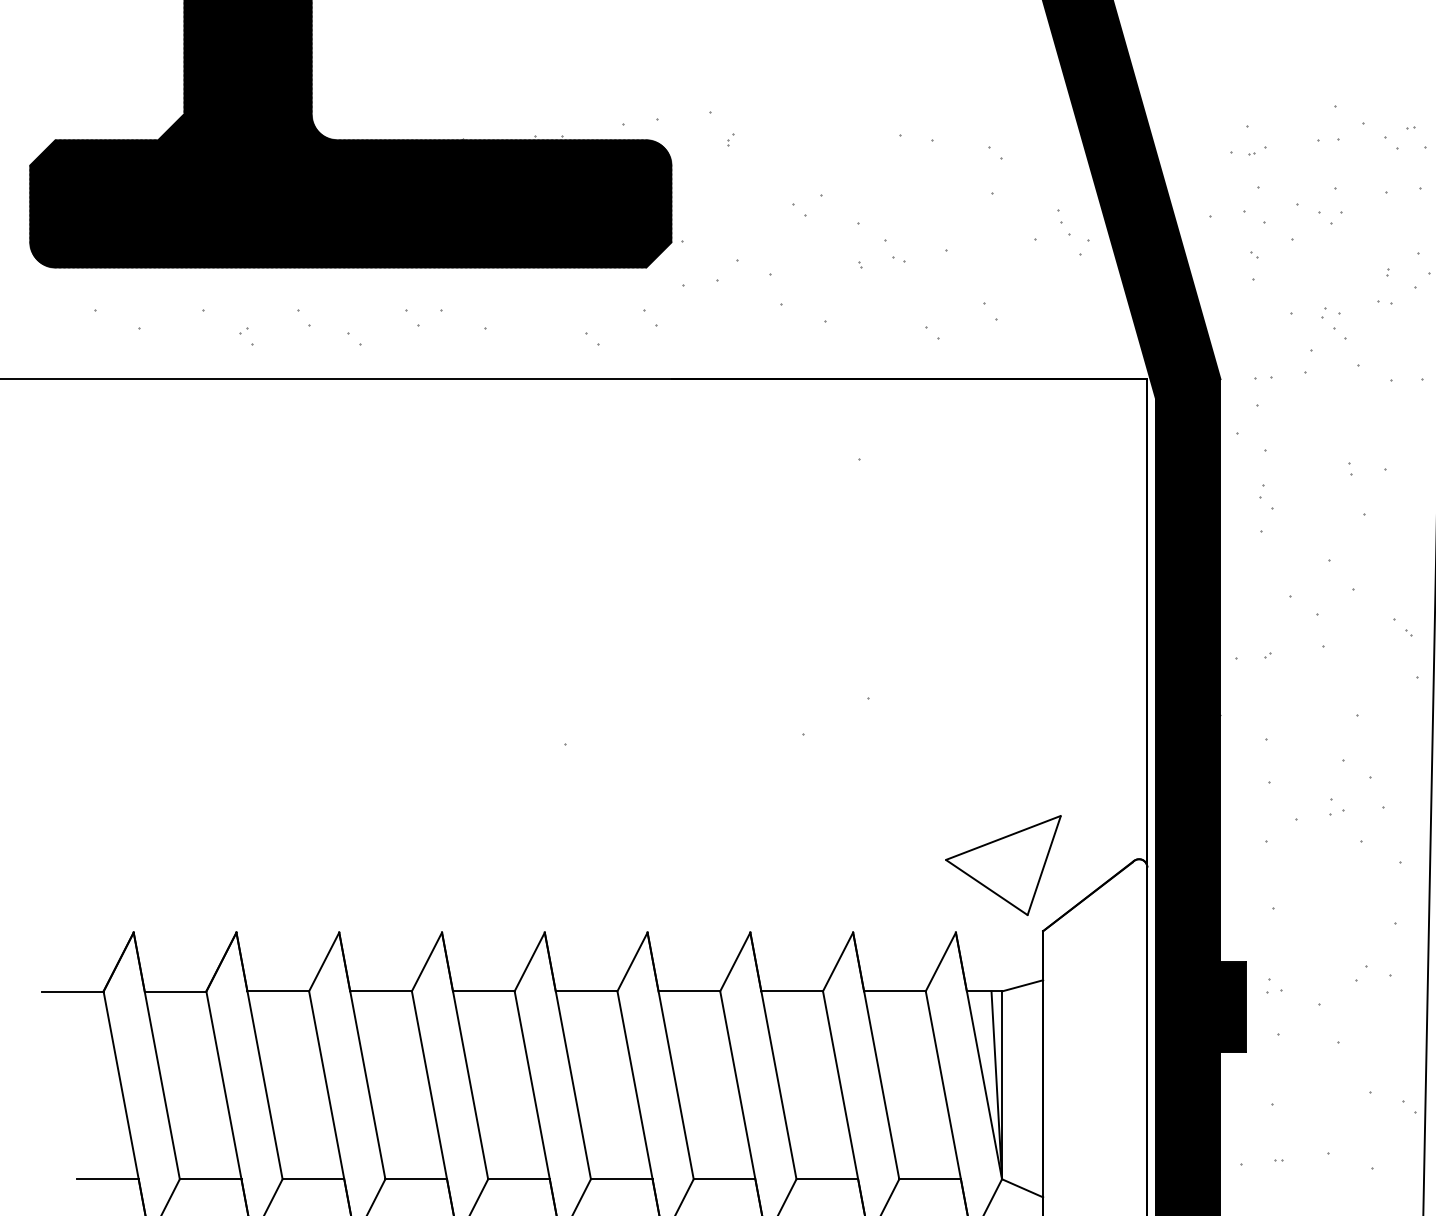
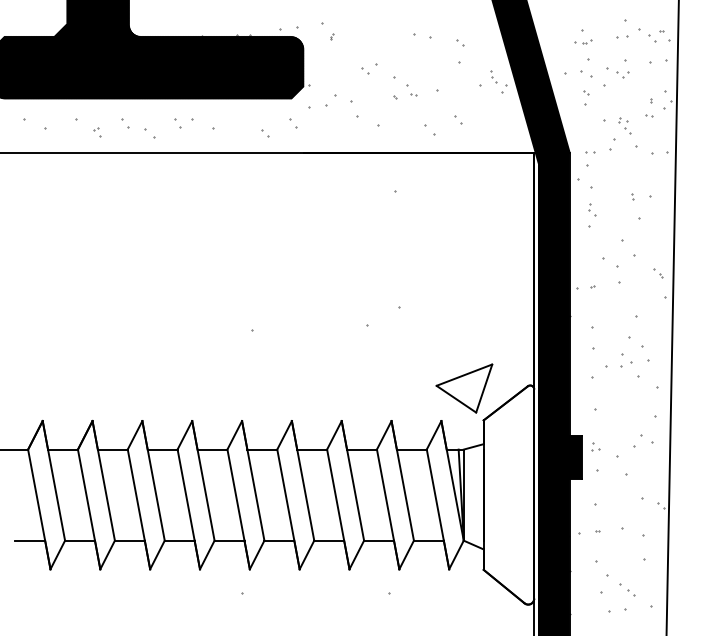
part: (933, 333) -> (430, 130), size x1.6
part: (353, 339) -> (149, 133), size x1.6
part: (1337, 807) -> (626, 360), size x1.6
part: (1360, 972) -> (637, 440), size x1.6

